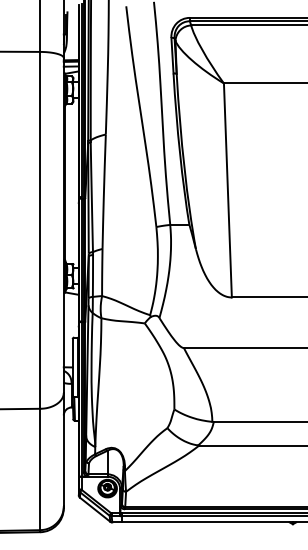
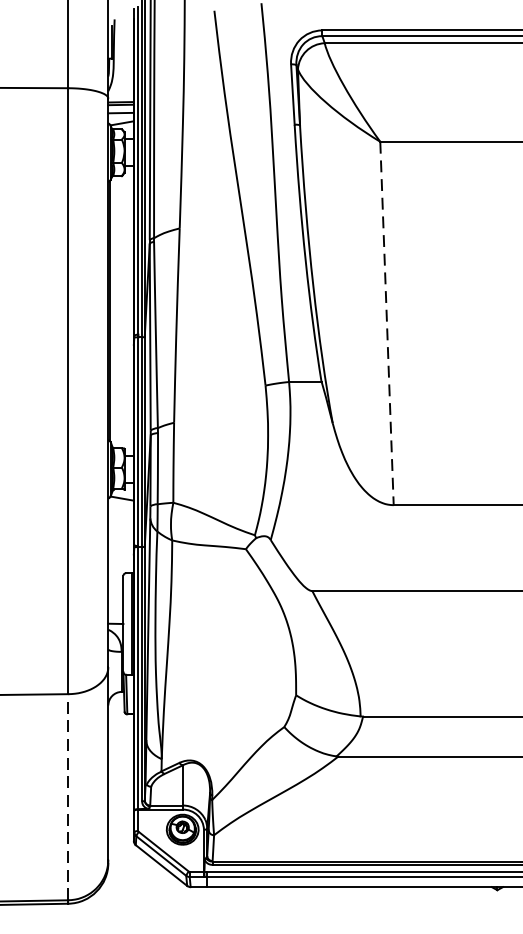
line: (227, 190) -> (386, 323), solid -> dashed
line: (40, 469) -> (68, 797), solid -> dashed

